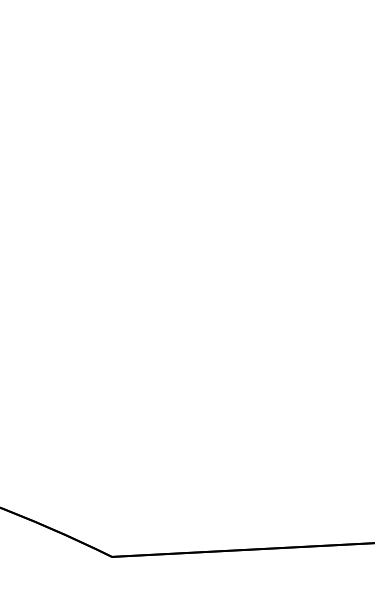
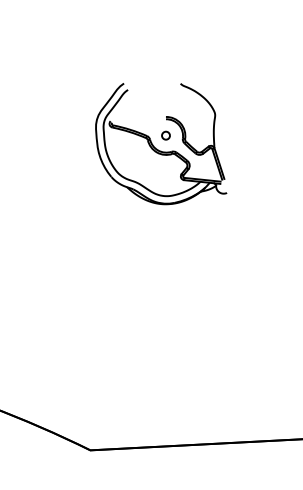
part: (199, 178) -> (161, 144), added

